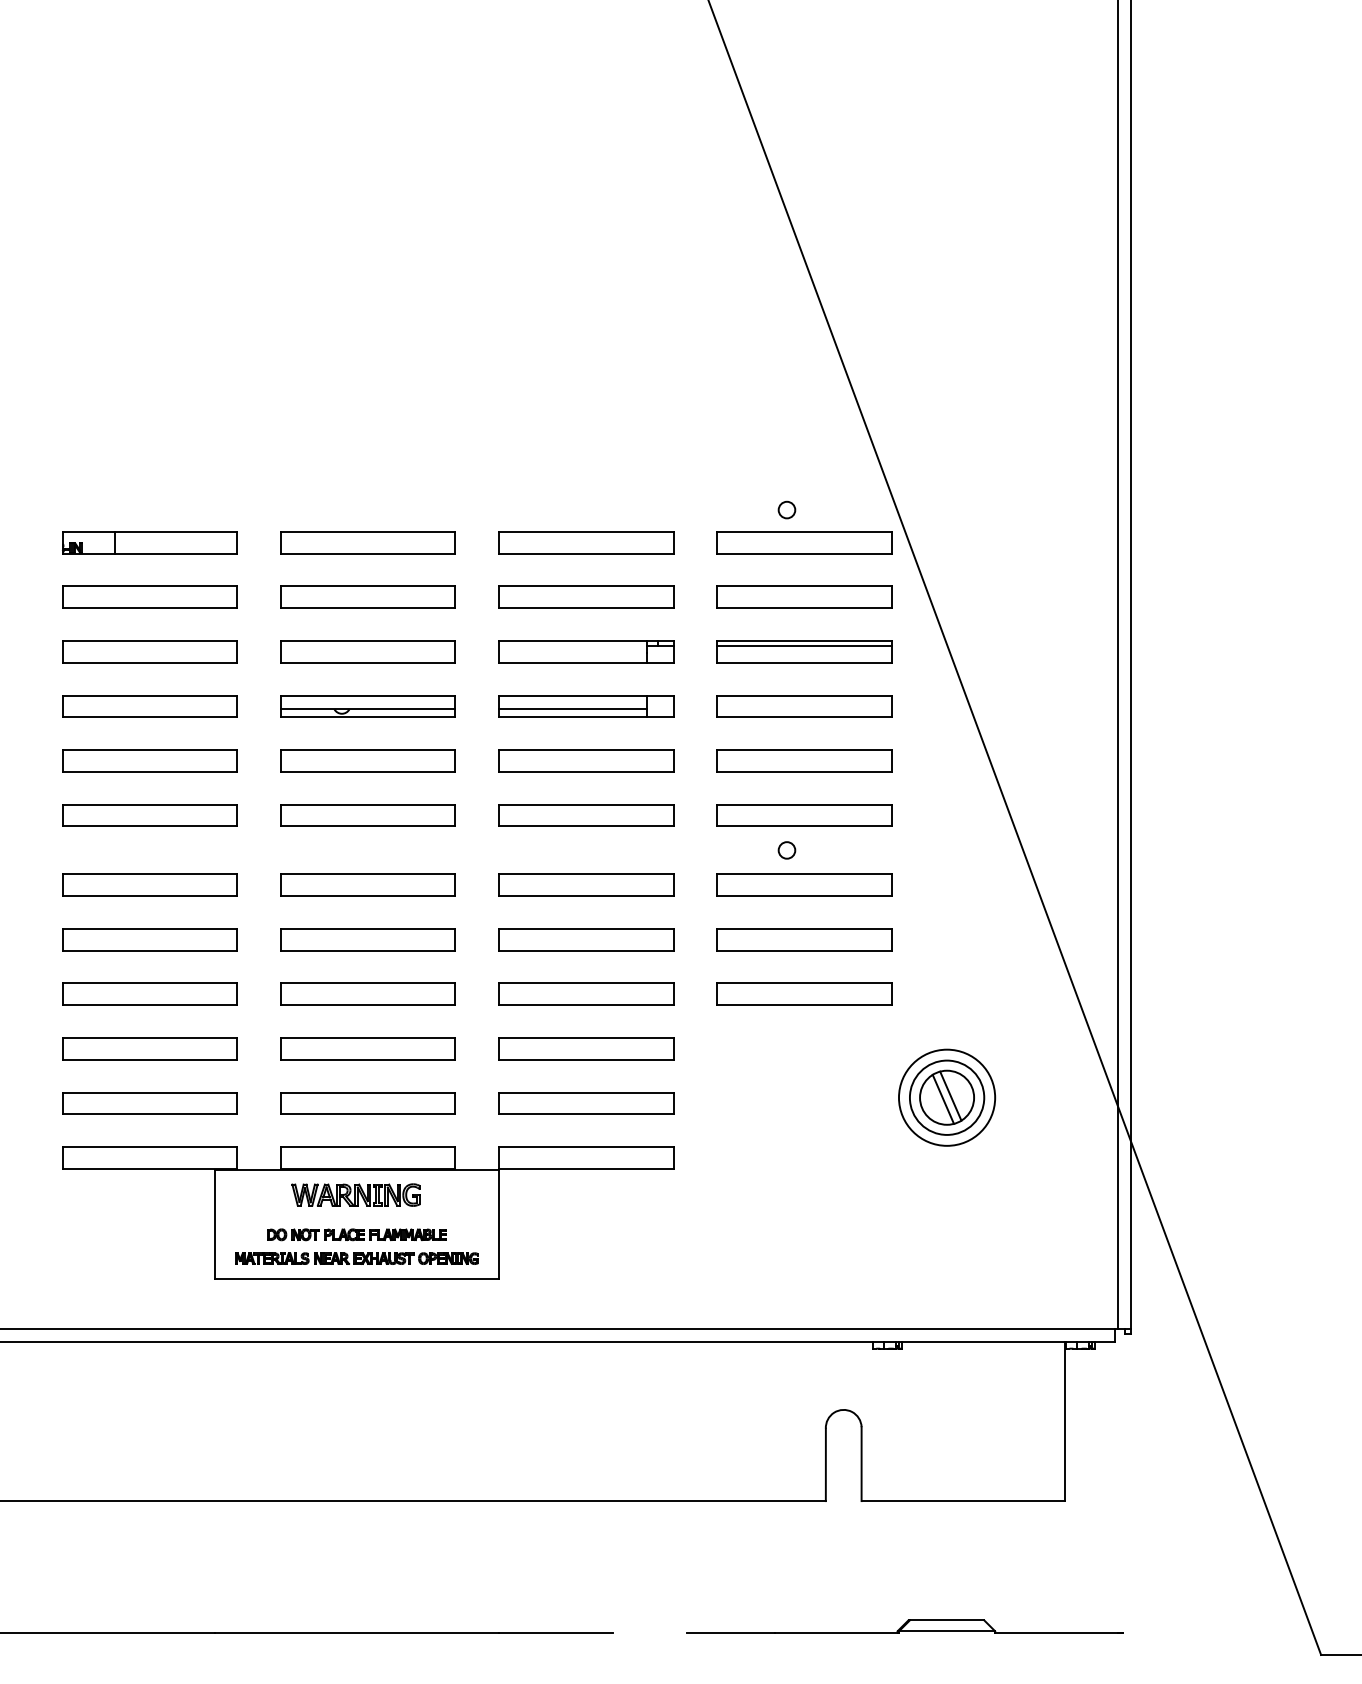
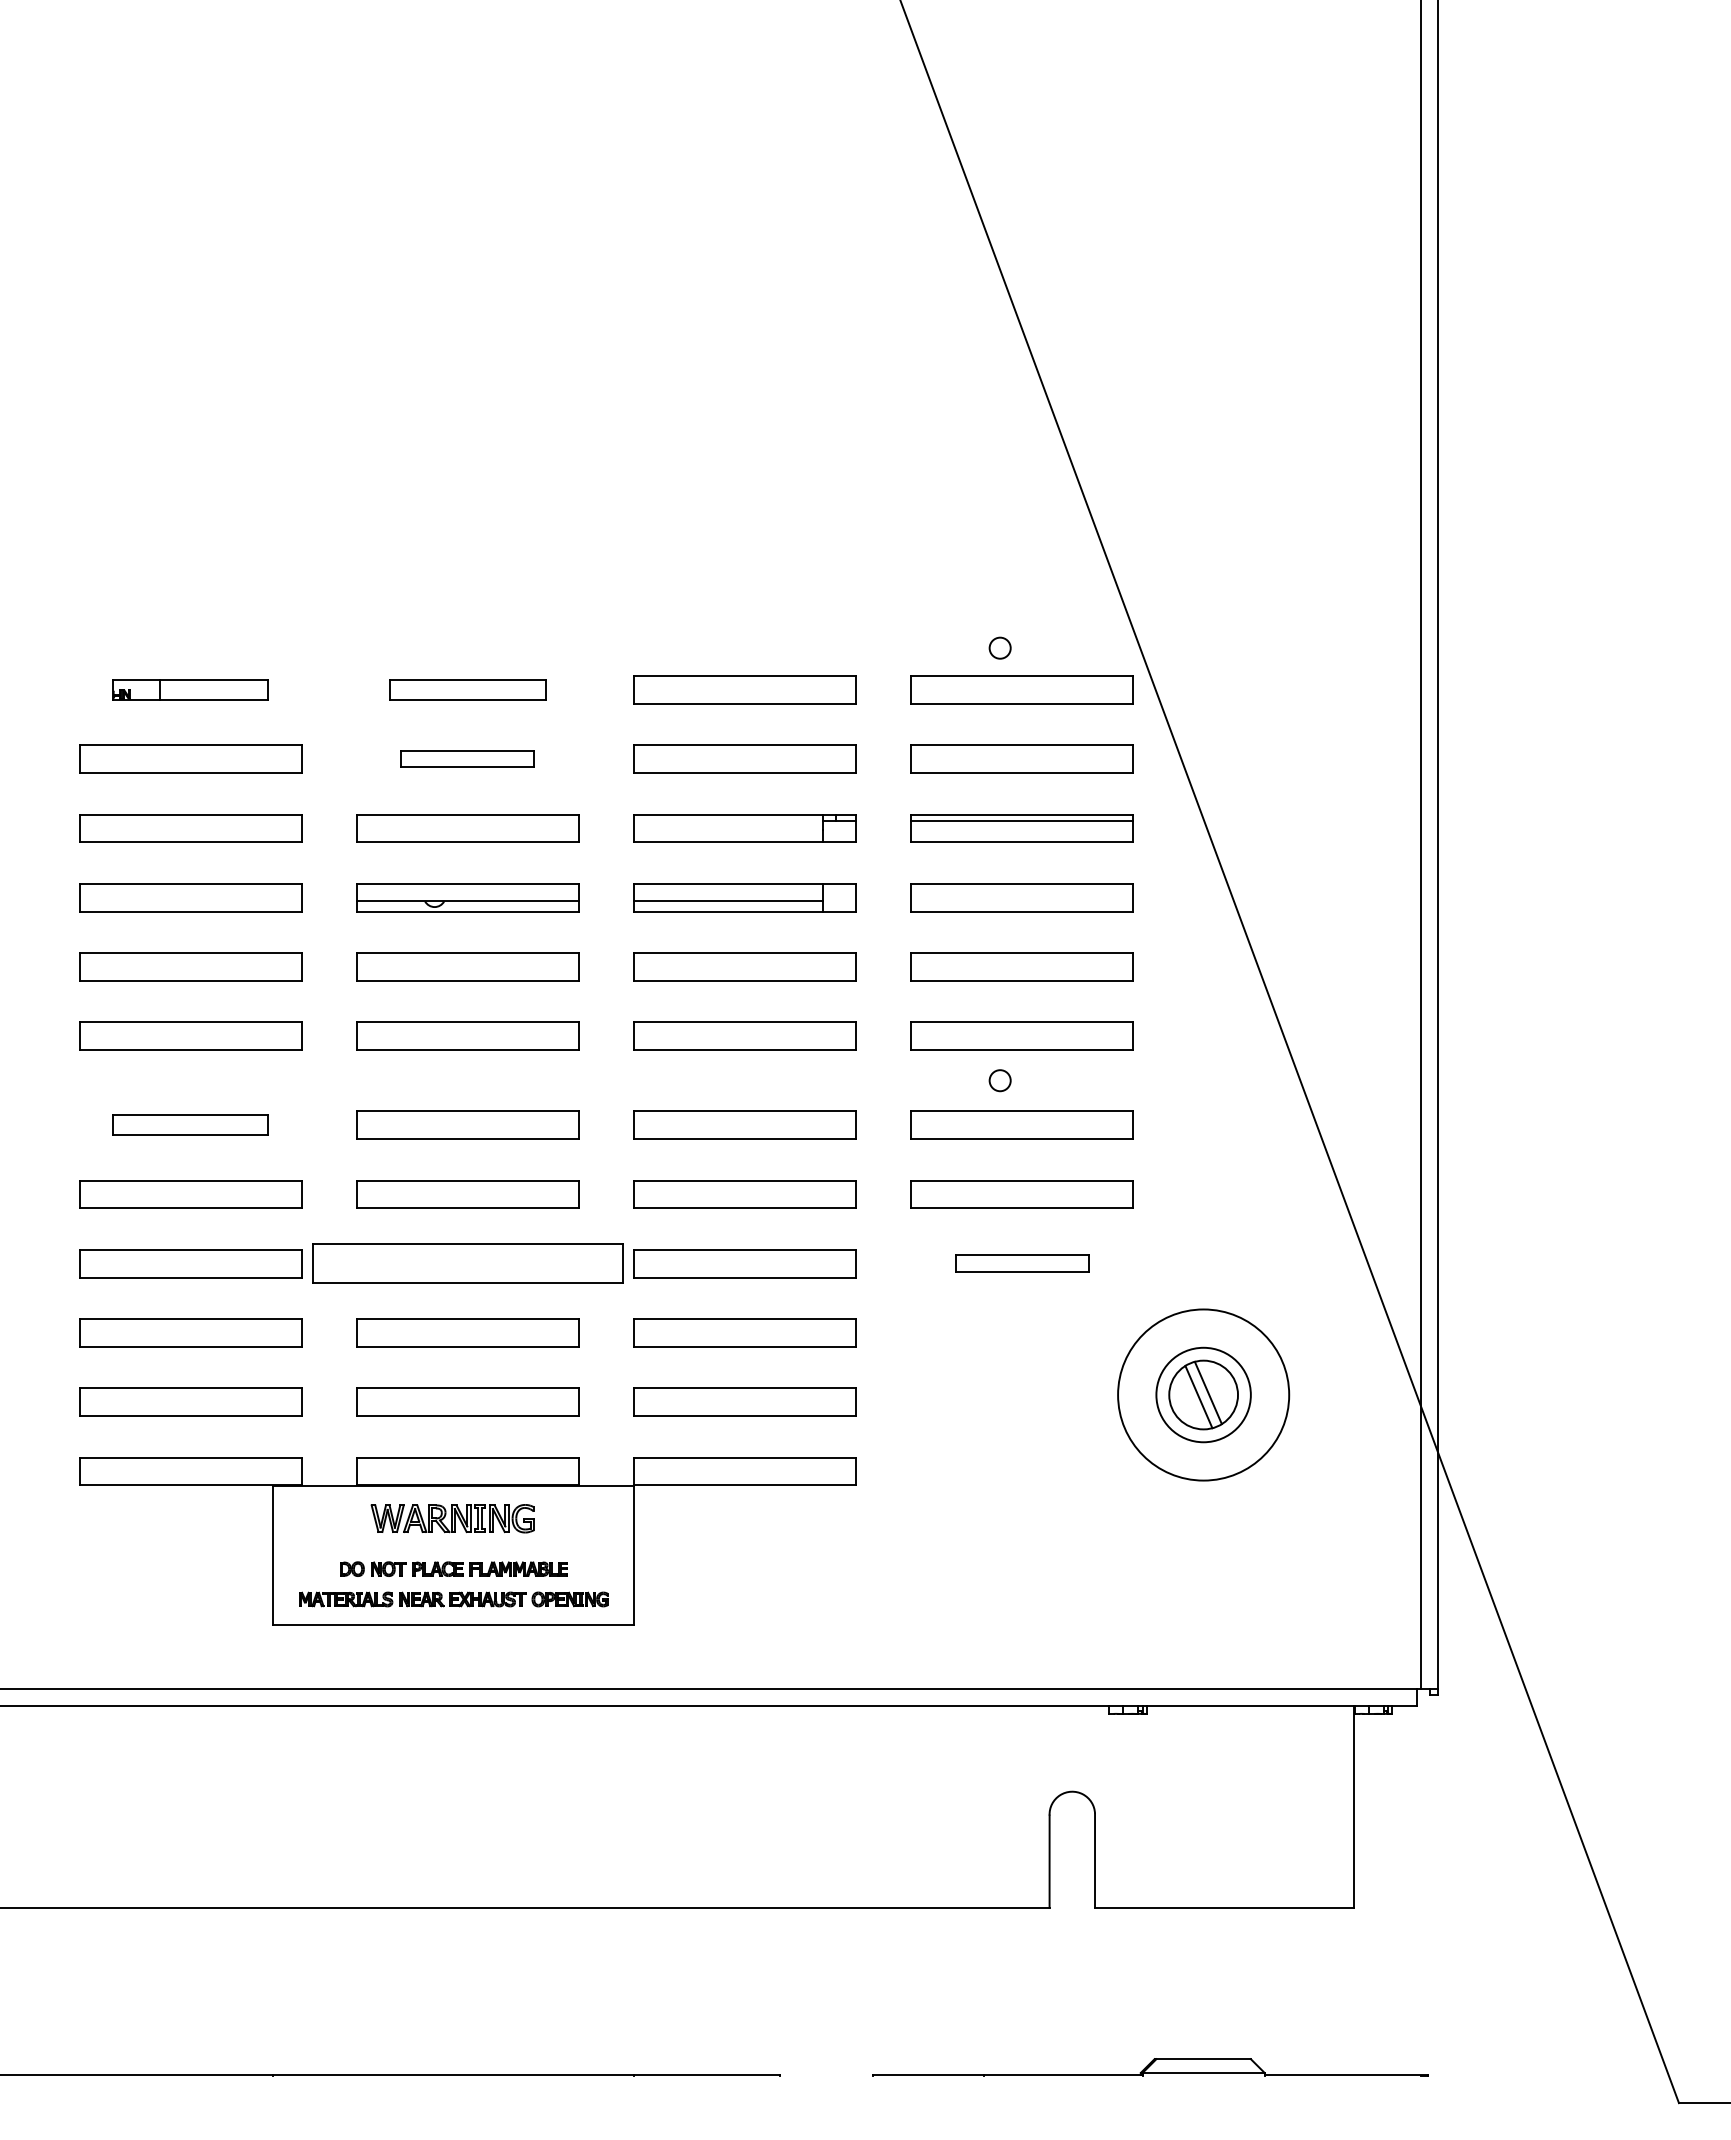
part: (149, 542) -> (190, 689), size x0.7
part: (367, 542) -> (467, 689), size x0.7
part: (367, 596) -> (467, 758), size x0.6
part: (149, 884) -> (190, 1124), size x0.7
part: (367, 994) -> (467, 1263), size x1.4
part: (803, 994) -> (1021, 1263), size x0.6
circle: (946, 1097) -> (1203, 1394), size x1.4

